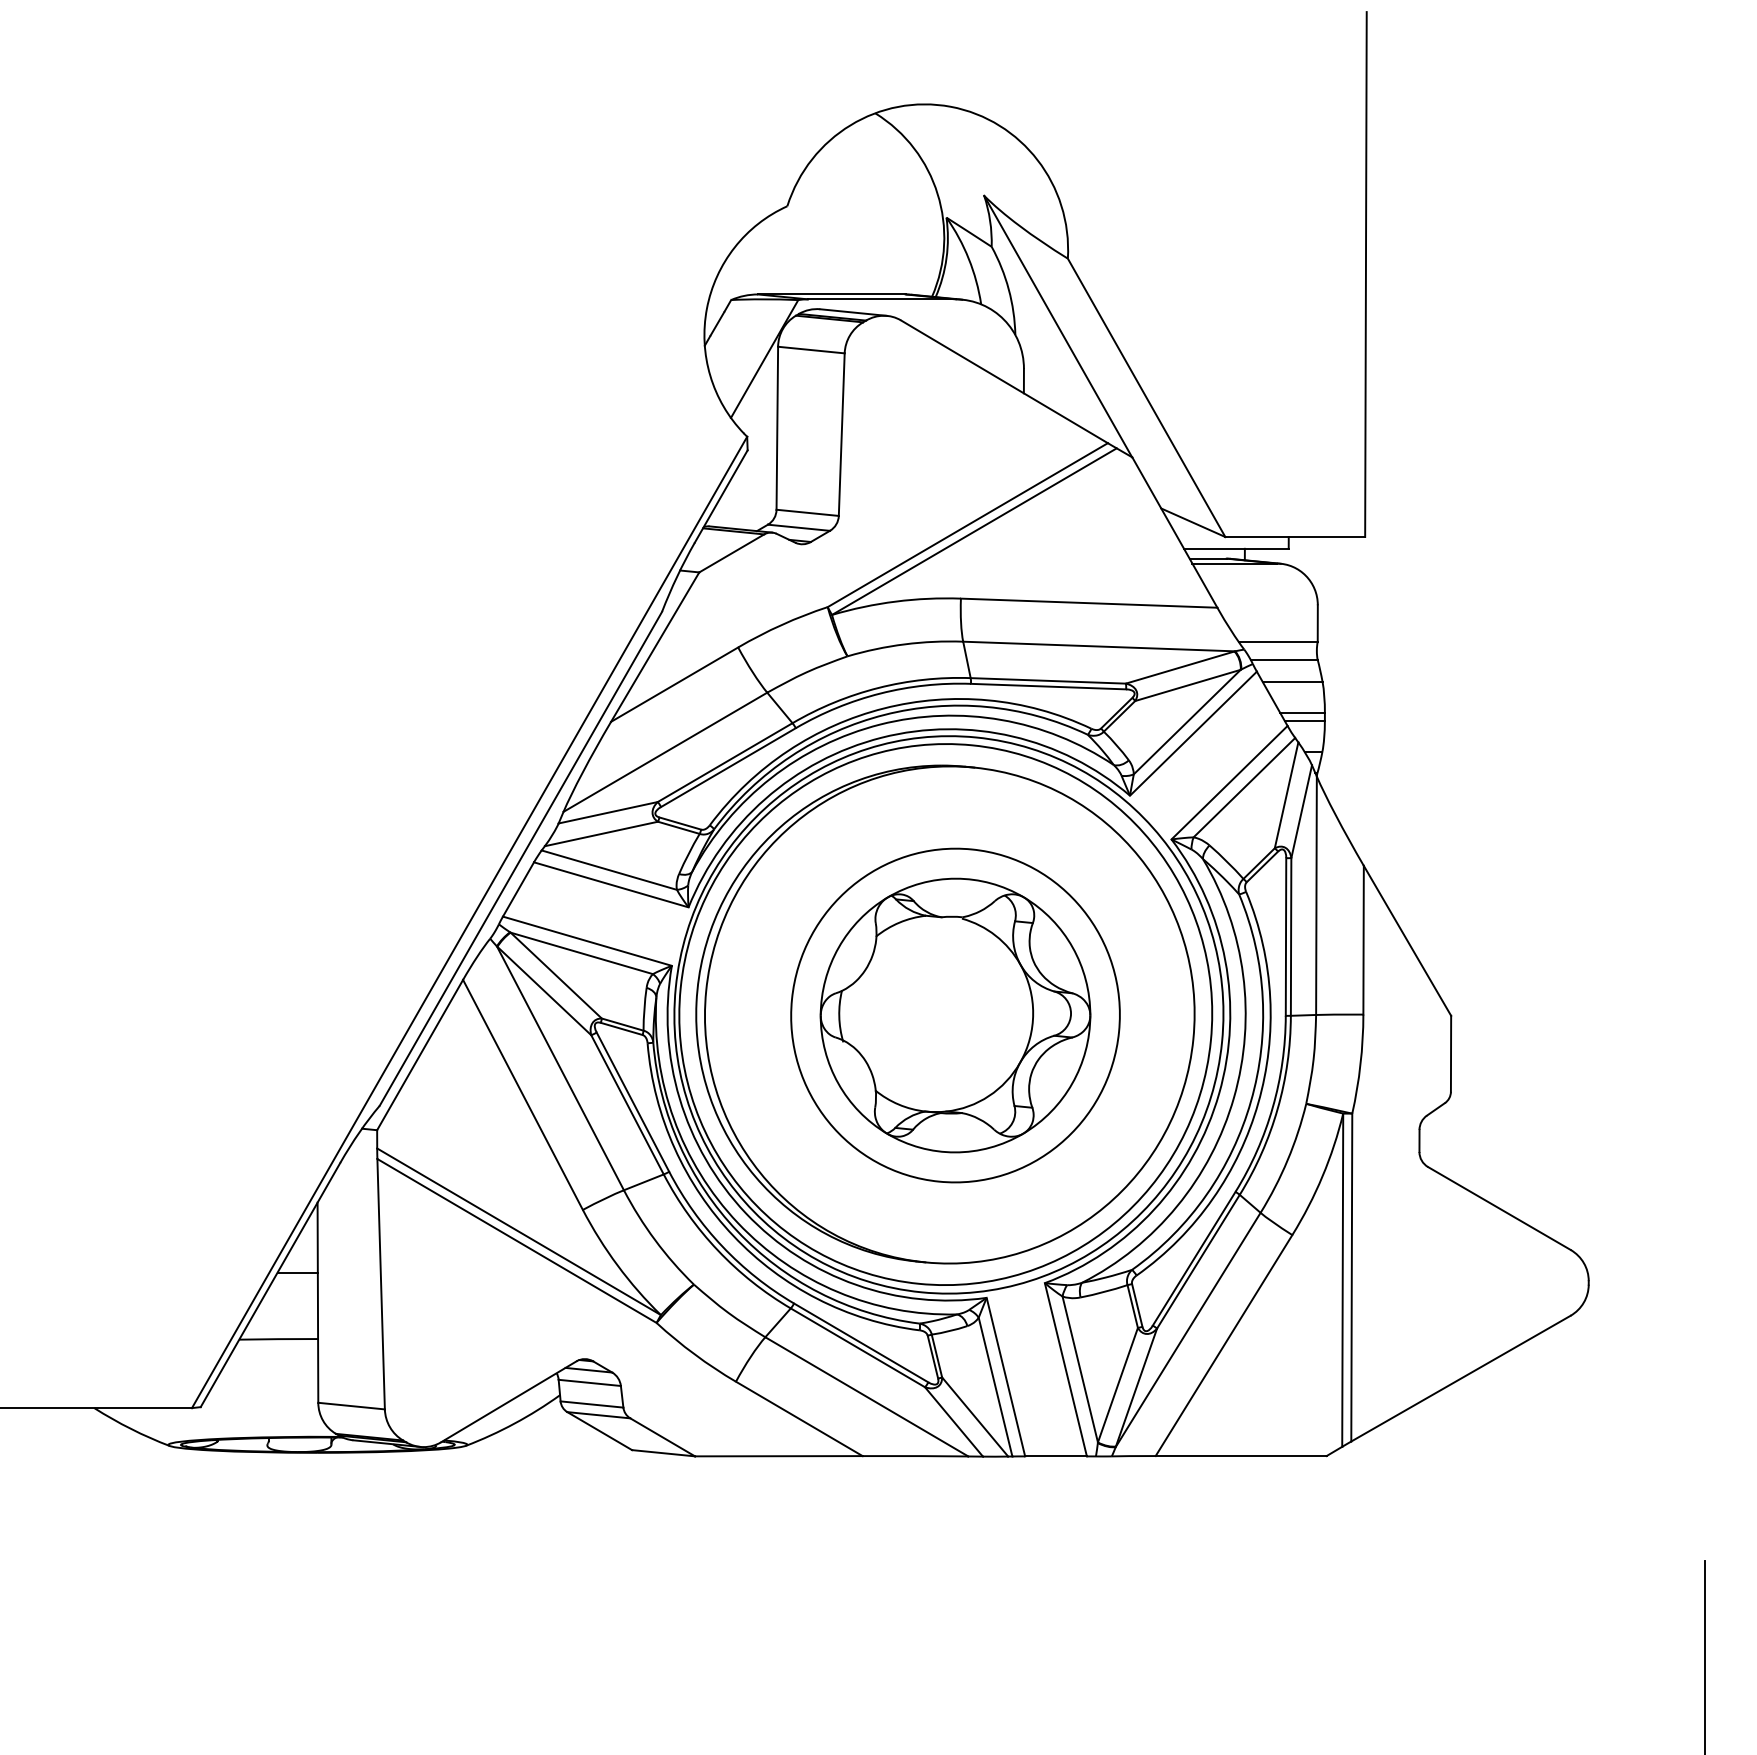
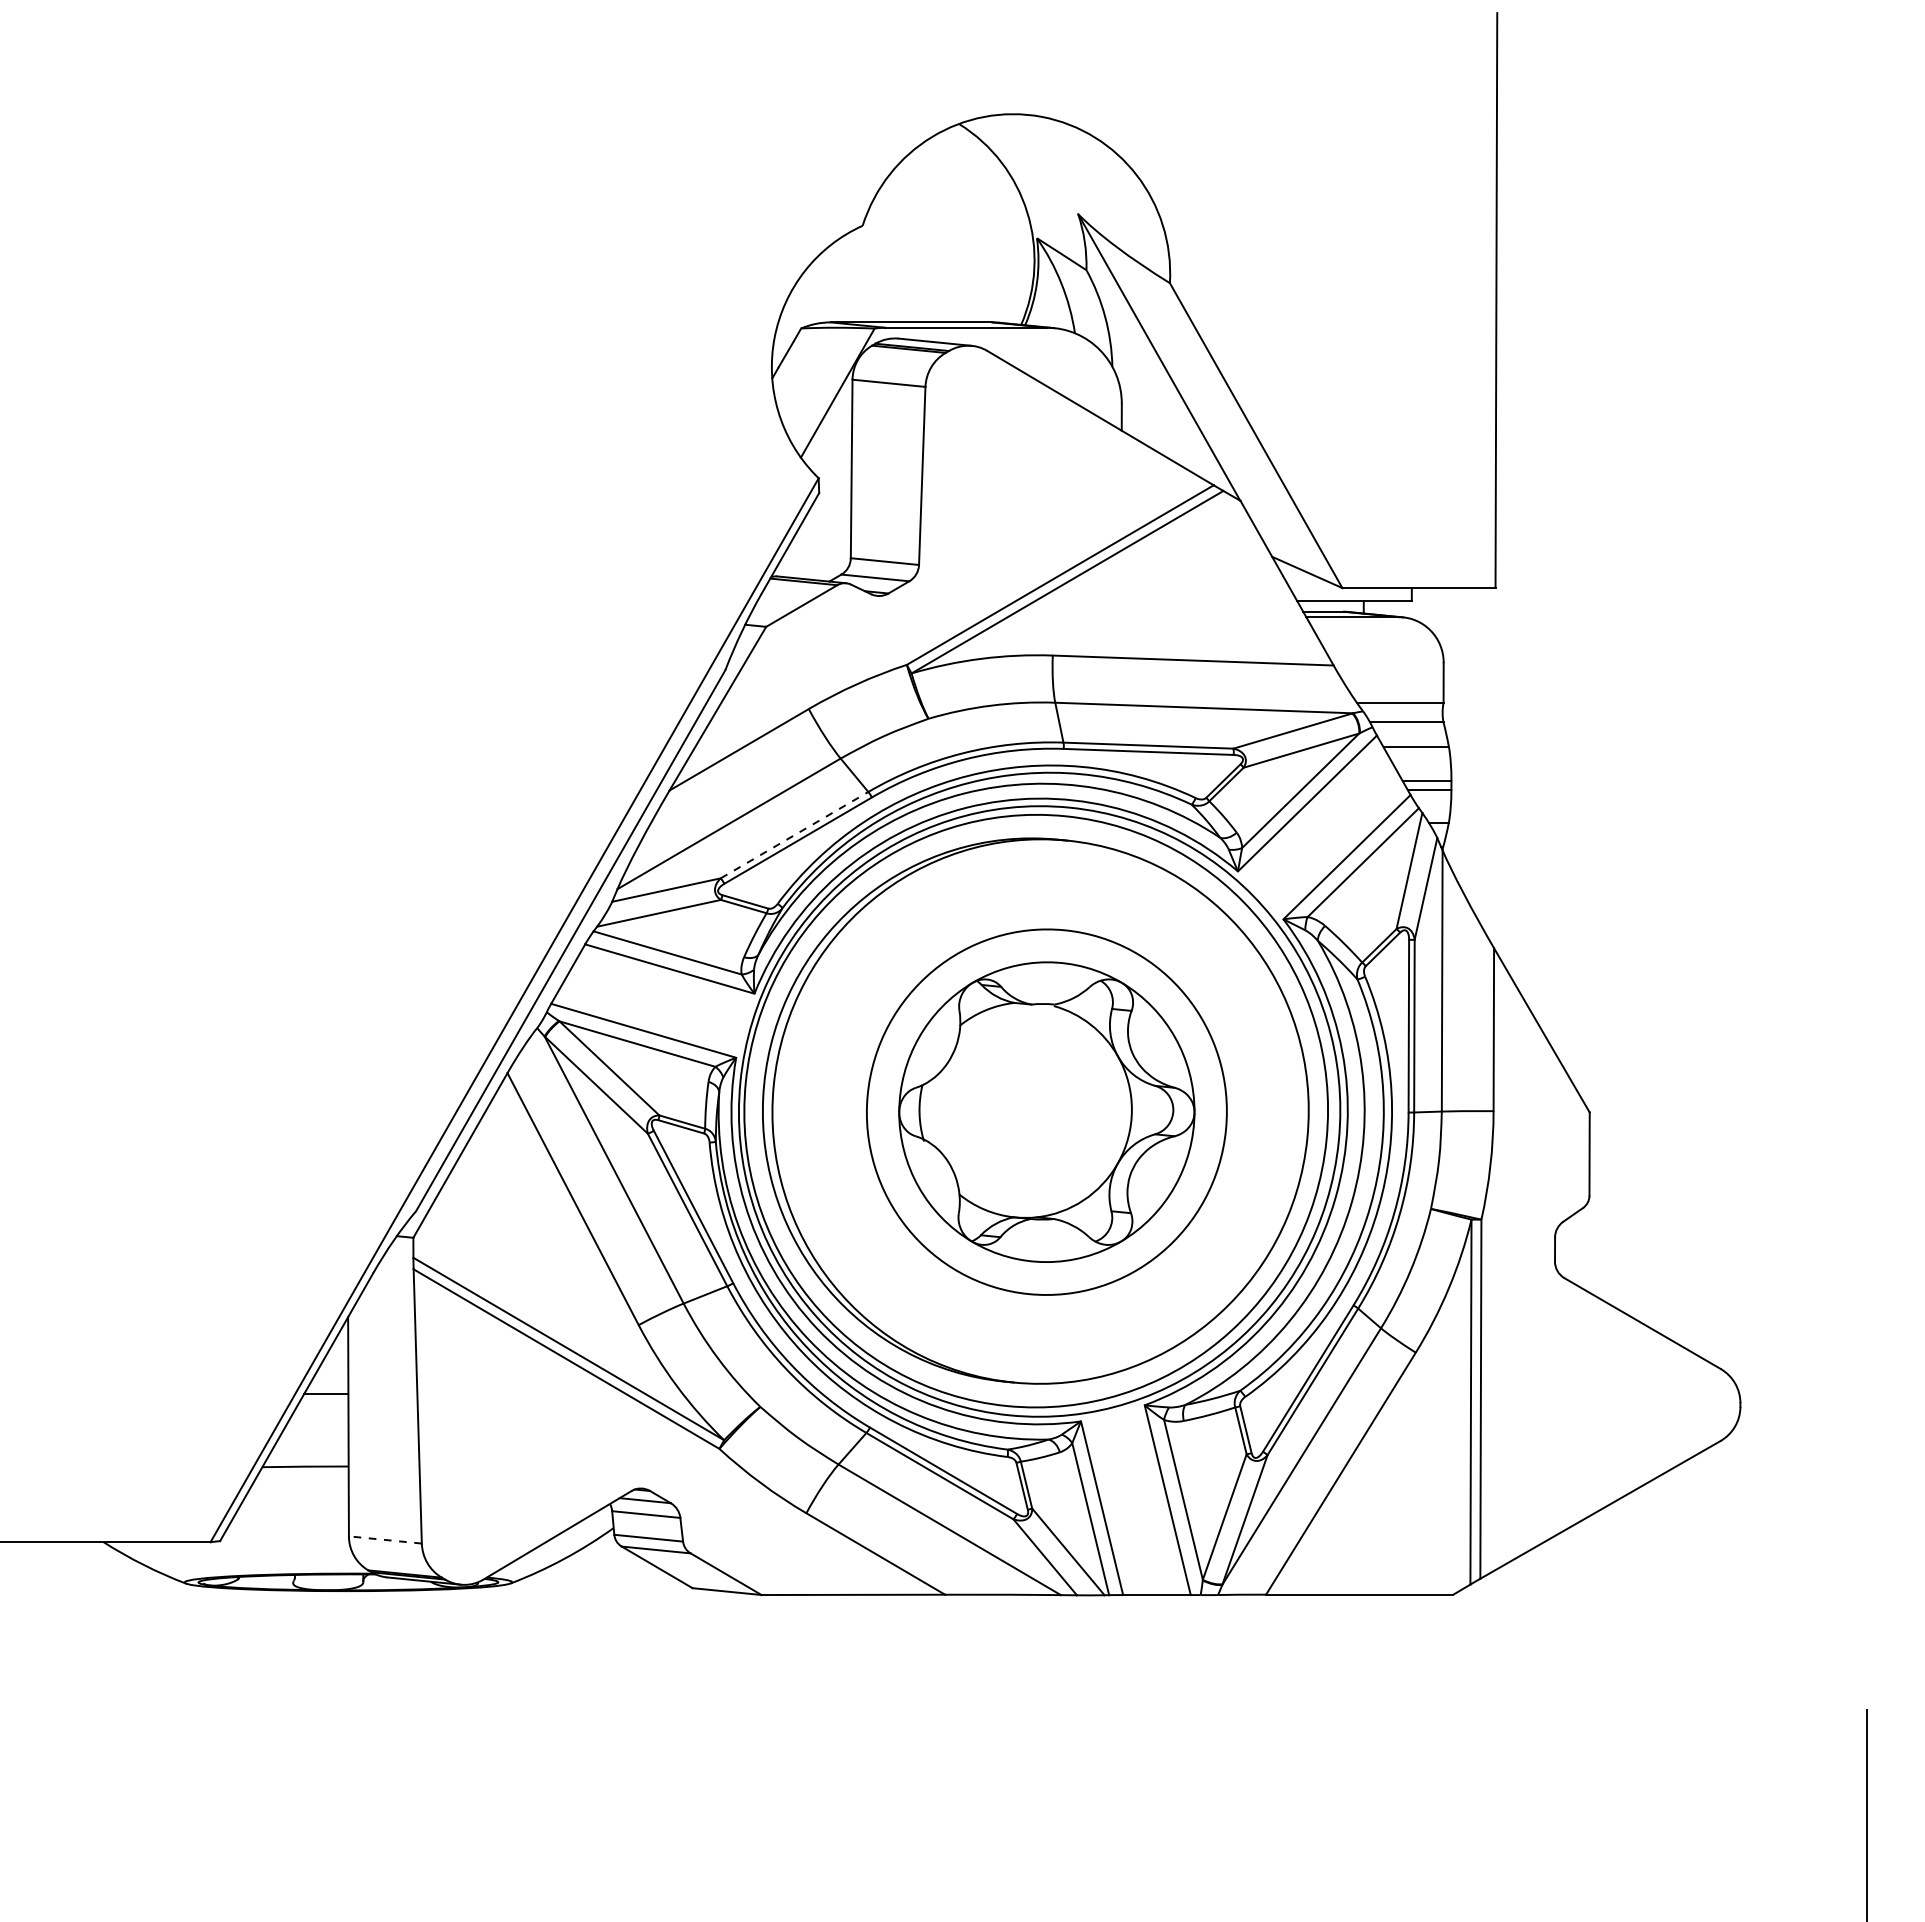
line: (726, 762) -> (795, 834), solid -> dashed
line: (351, 1405) -> (385, 1539), solid -> dashed

